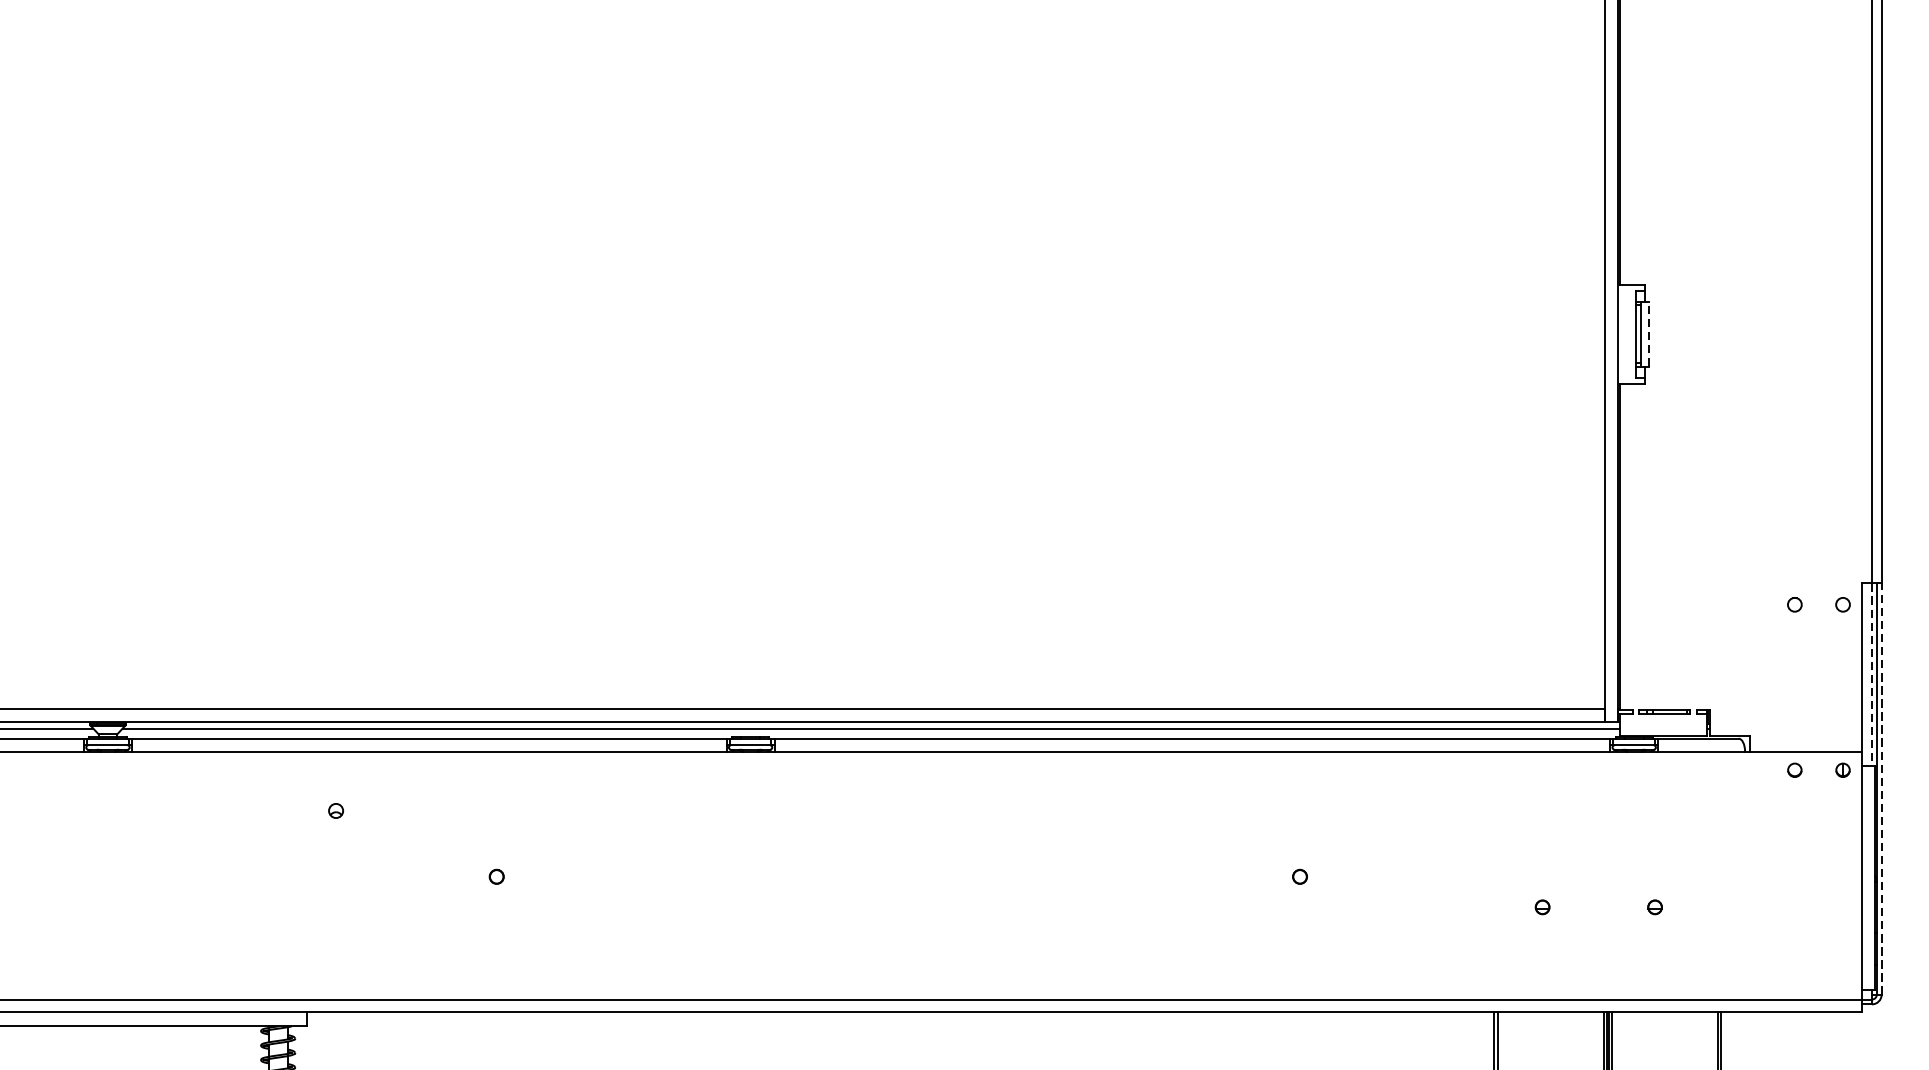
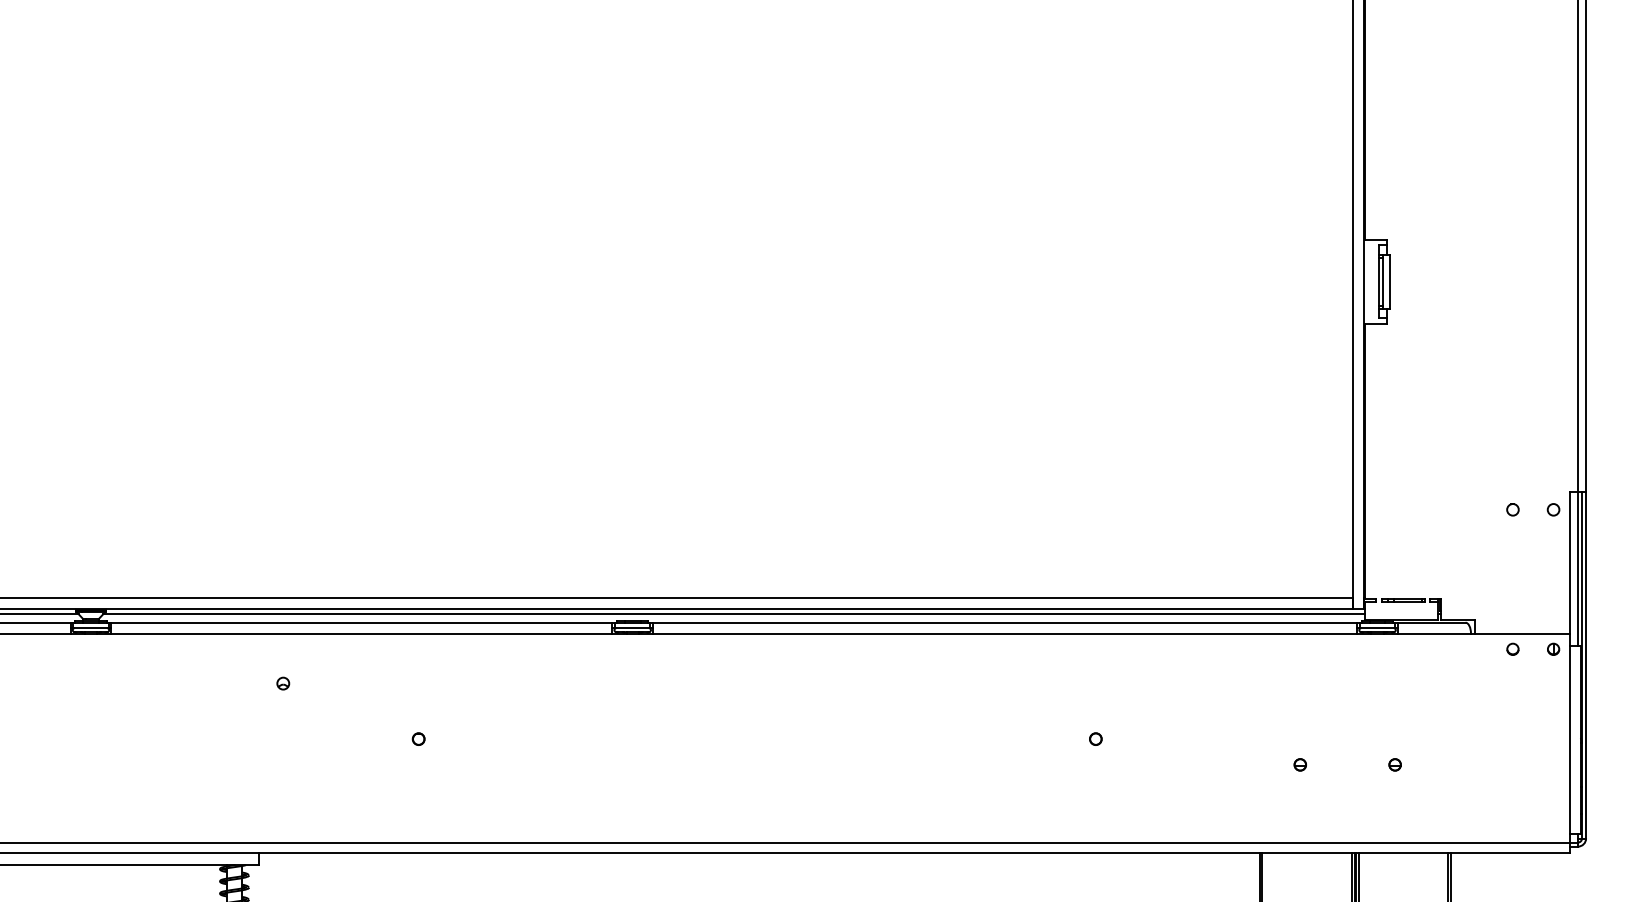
line: (1648, 333) -> (1389, 281), dashed -> solid
line: (1871, 674) -> (1577, 568), dashed -> solid
line: (1882, 788) -> (1586, 664), dashed -> solid

